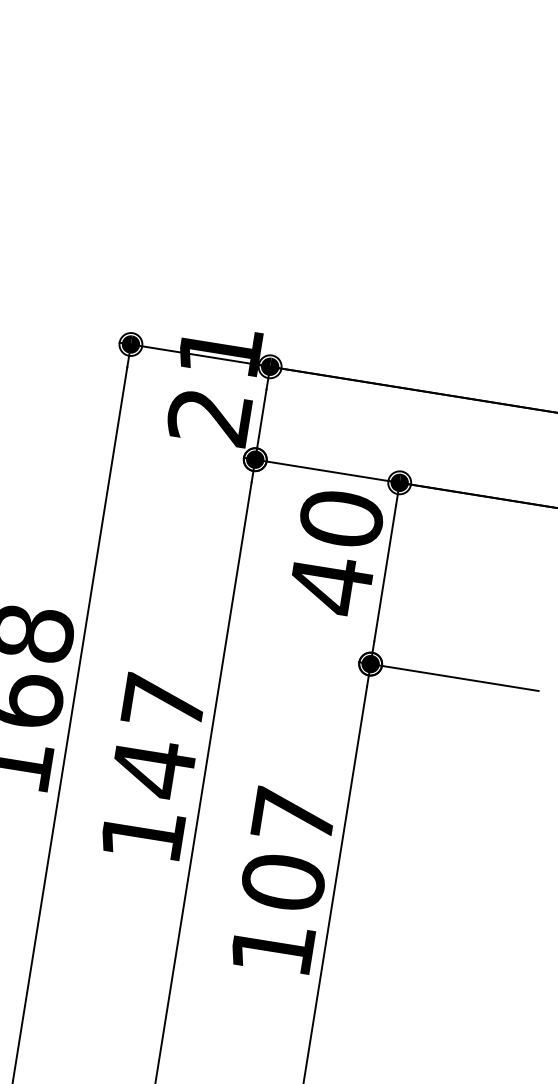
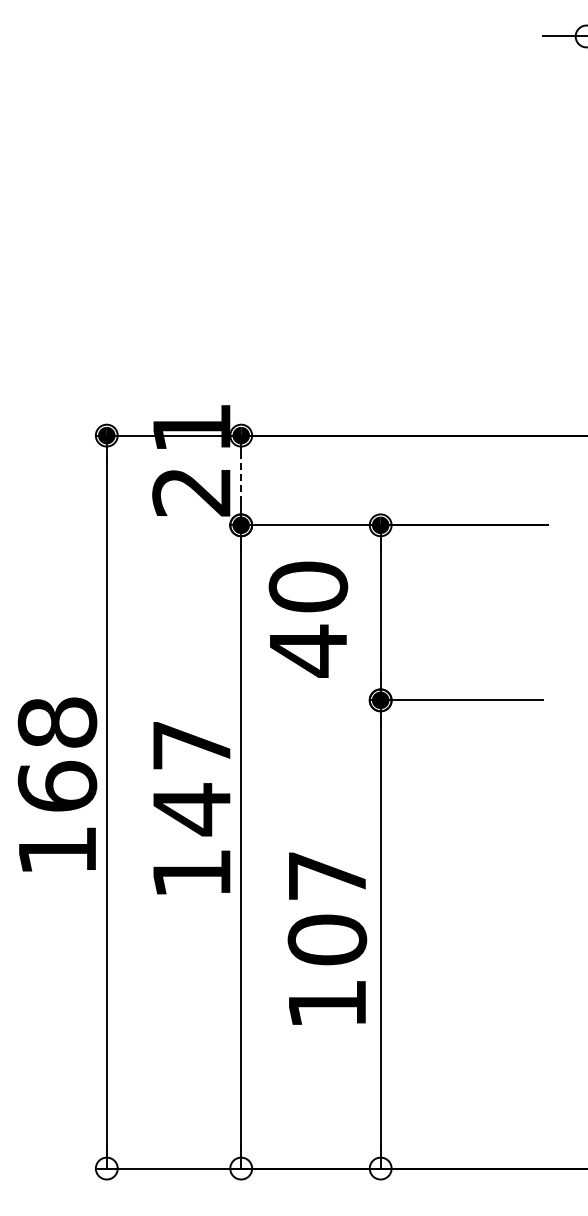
line: (263, 413) -> (241, 480), solid -> dashed
text: (336, 552) -> (308, 619), moved
text: (153, 767) -> (191, 808), moved
text: (283, 880) -> (327, 938), moved

